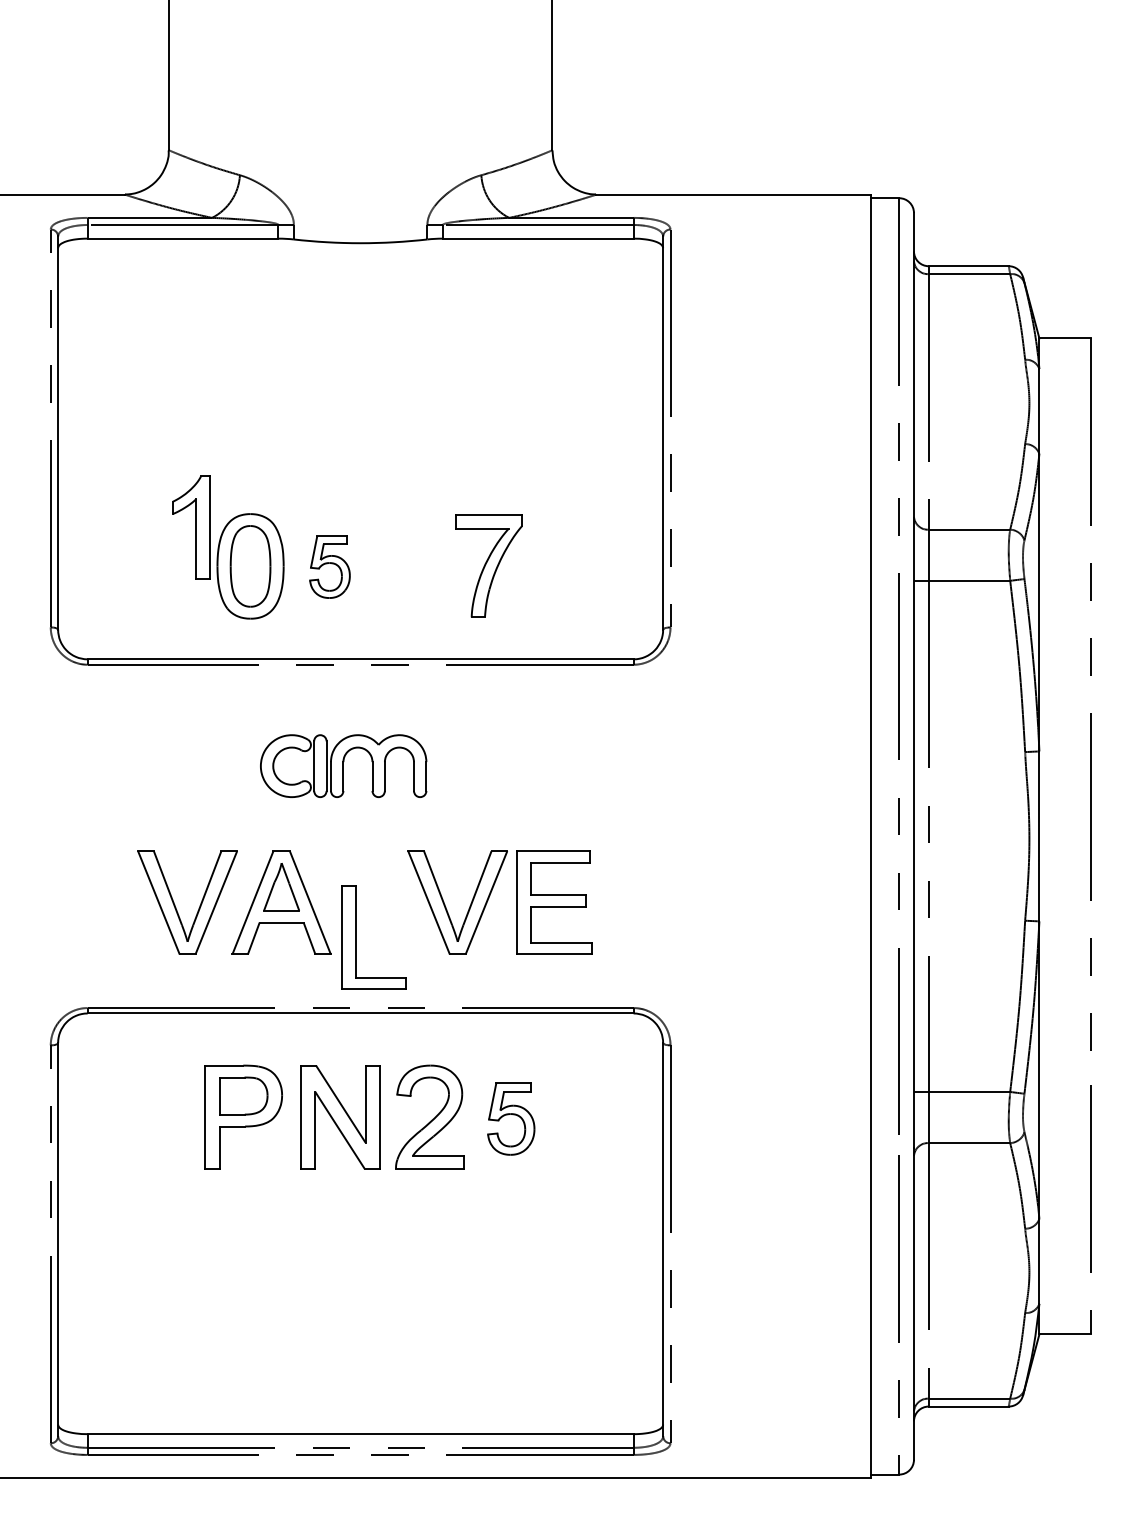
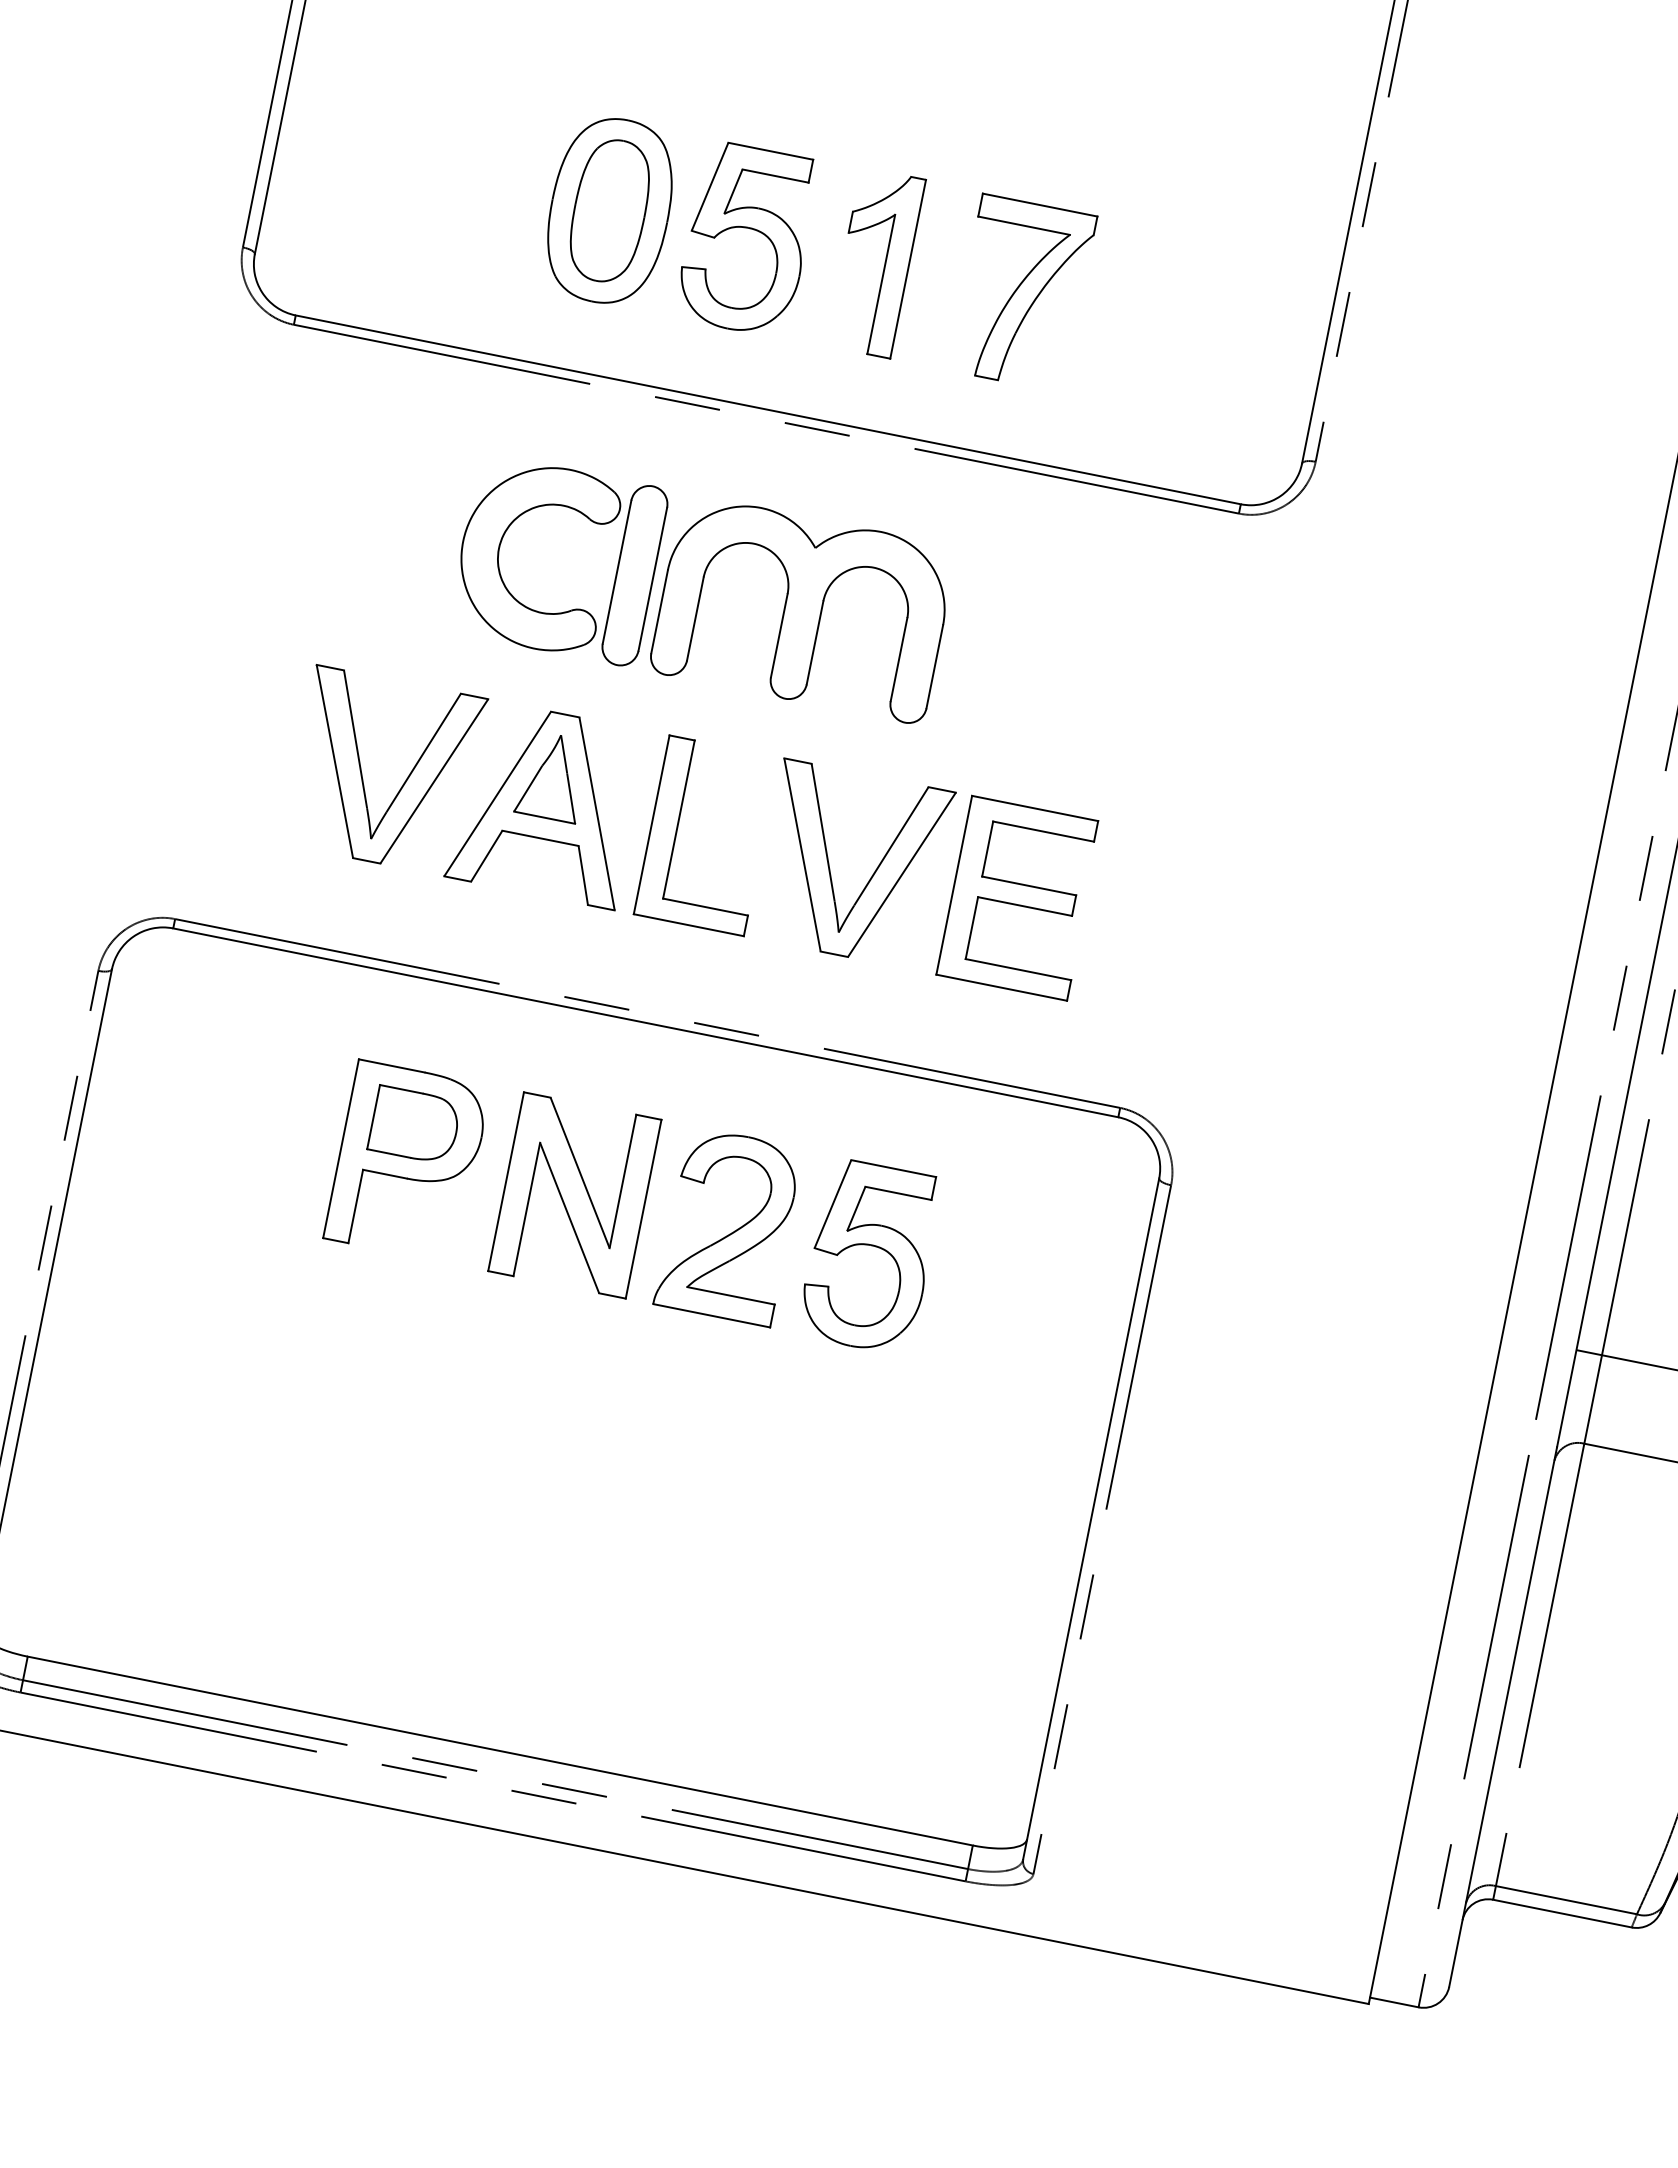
part: (191, 527) -> (876, 262), moved
part: (329, 566) -> (746, 238), size x1.67
part: (343, 765) -> (701, 587), size x1.67
part: (356, 937) -> (677, 829), moved
part: (511, 1118) -> (870, 1256), size x1.43

